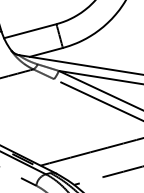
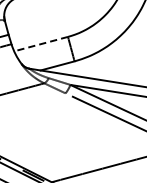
line: (29, 31) -> (40, 44), solid -> dashed

